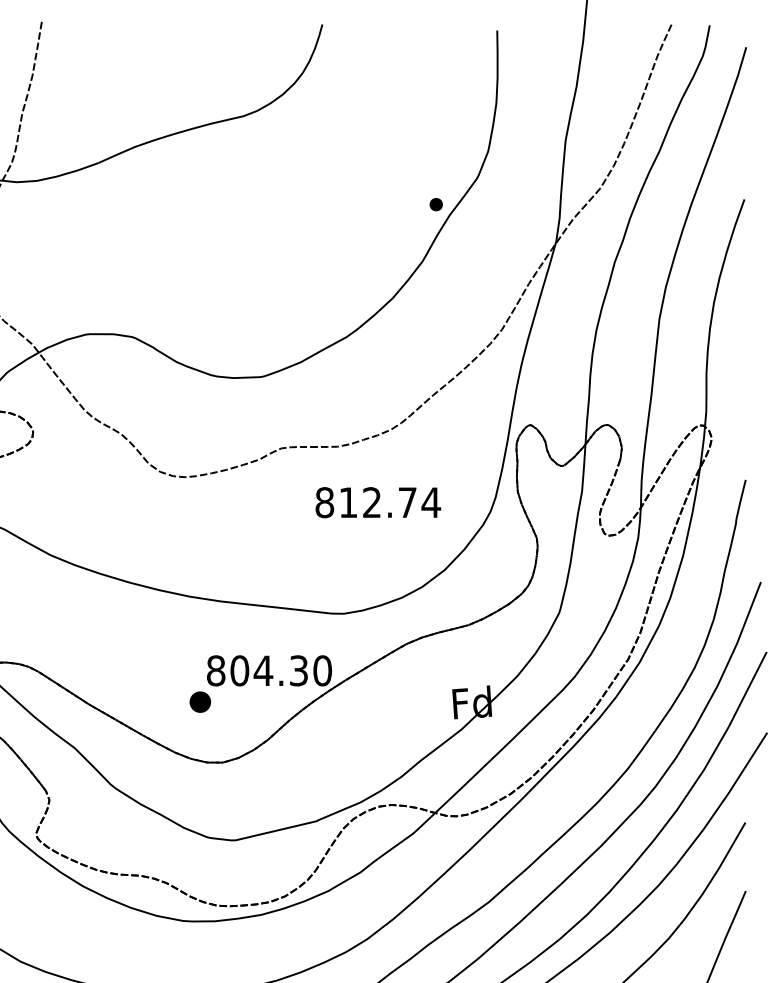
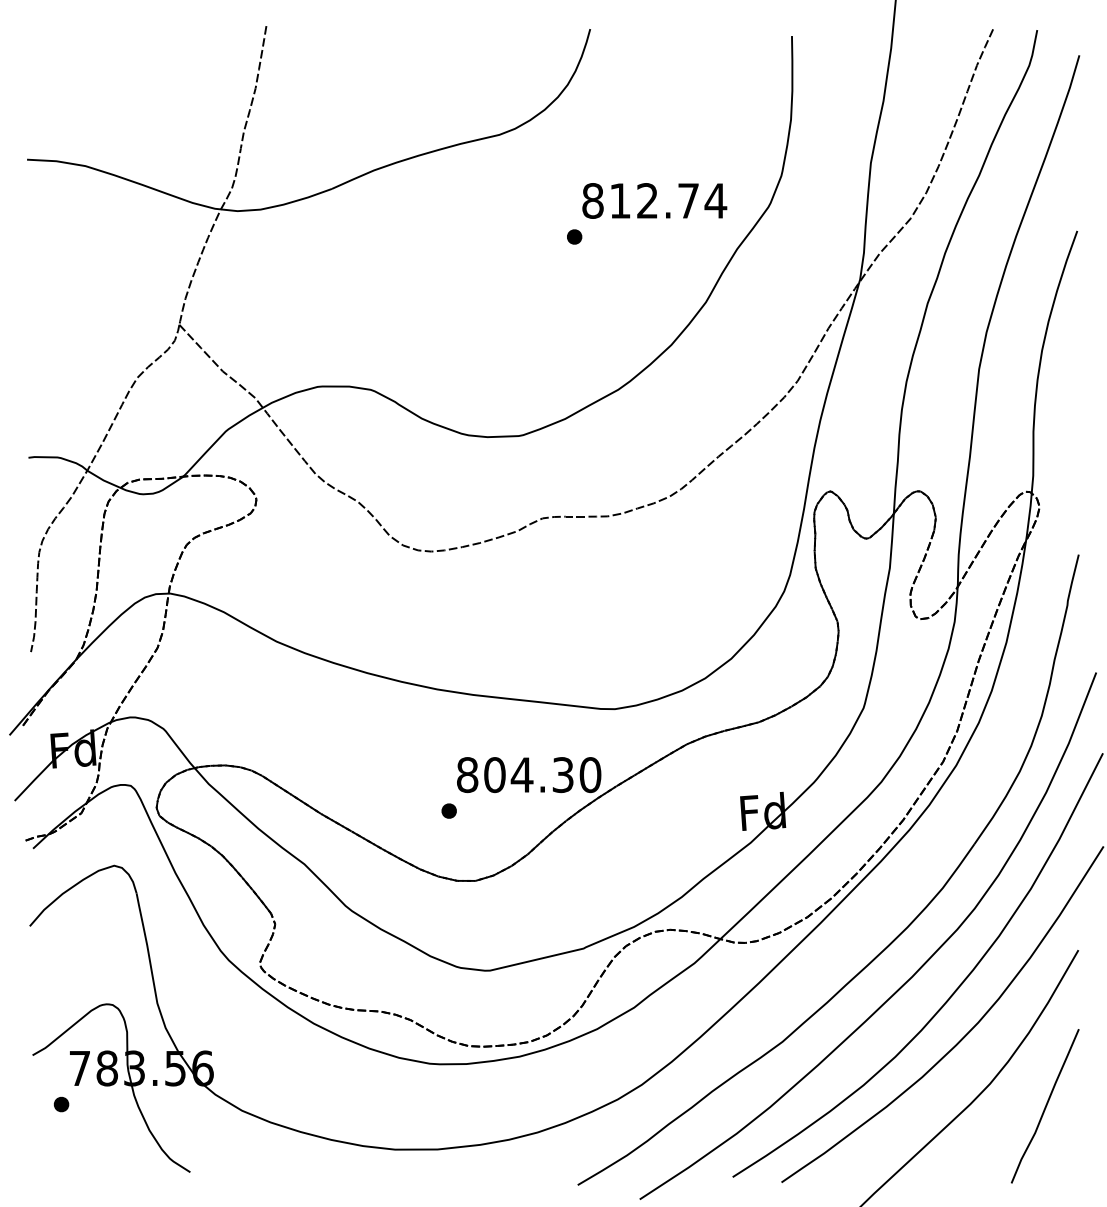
part: (436, 204) -> (574, 236), moved
text: (378, 502) -> (654, 200), moved
part: (199, 701) -> (448, 810), size x0.62

